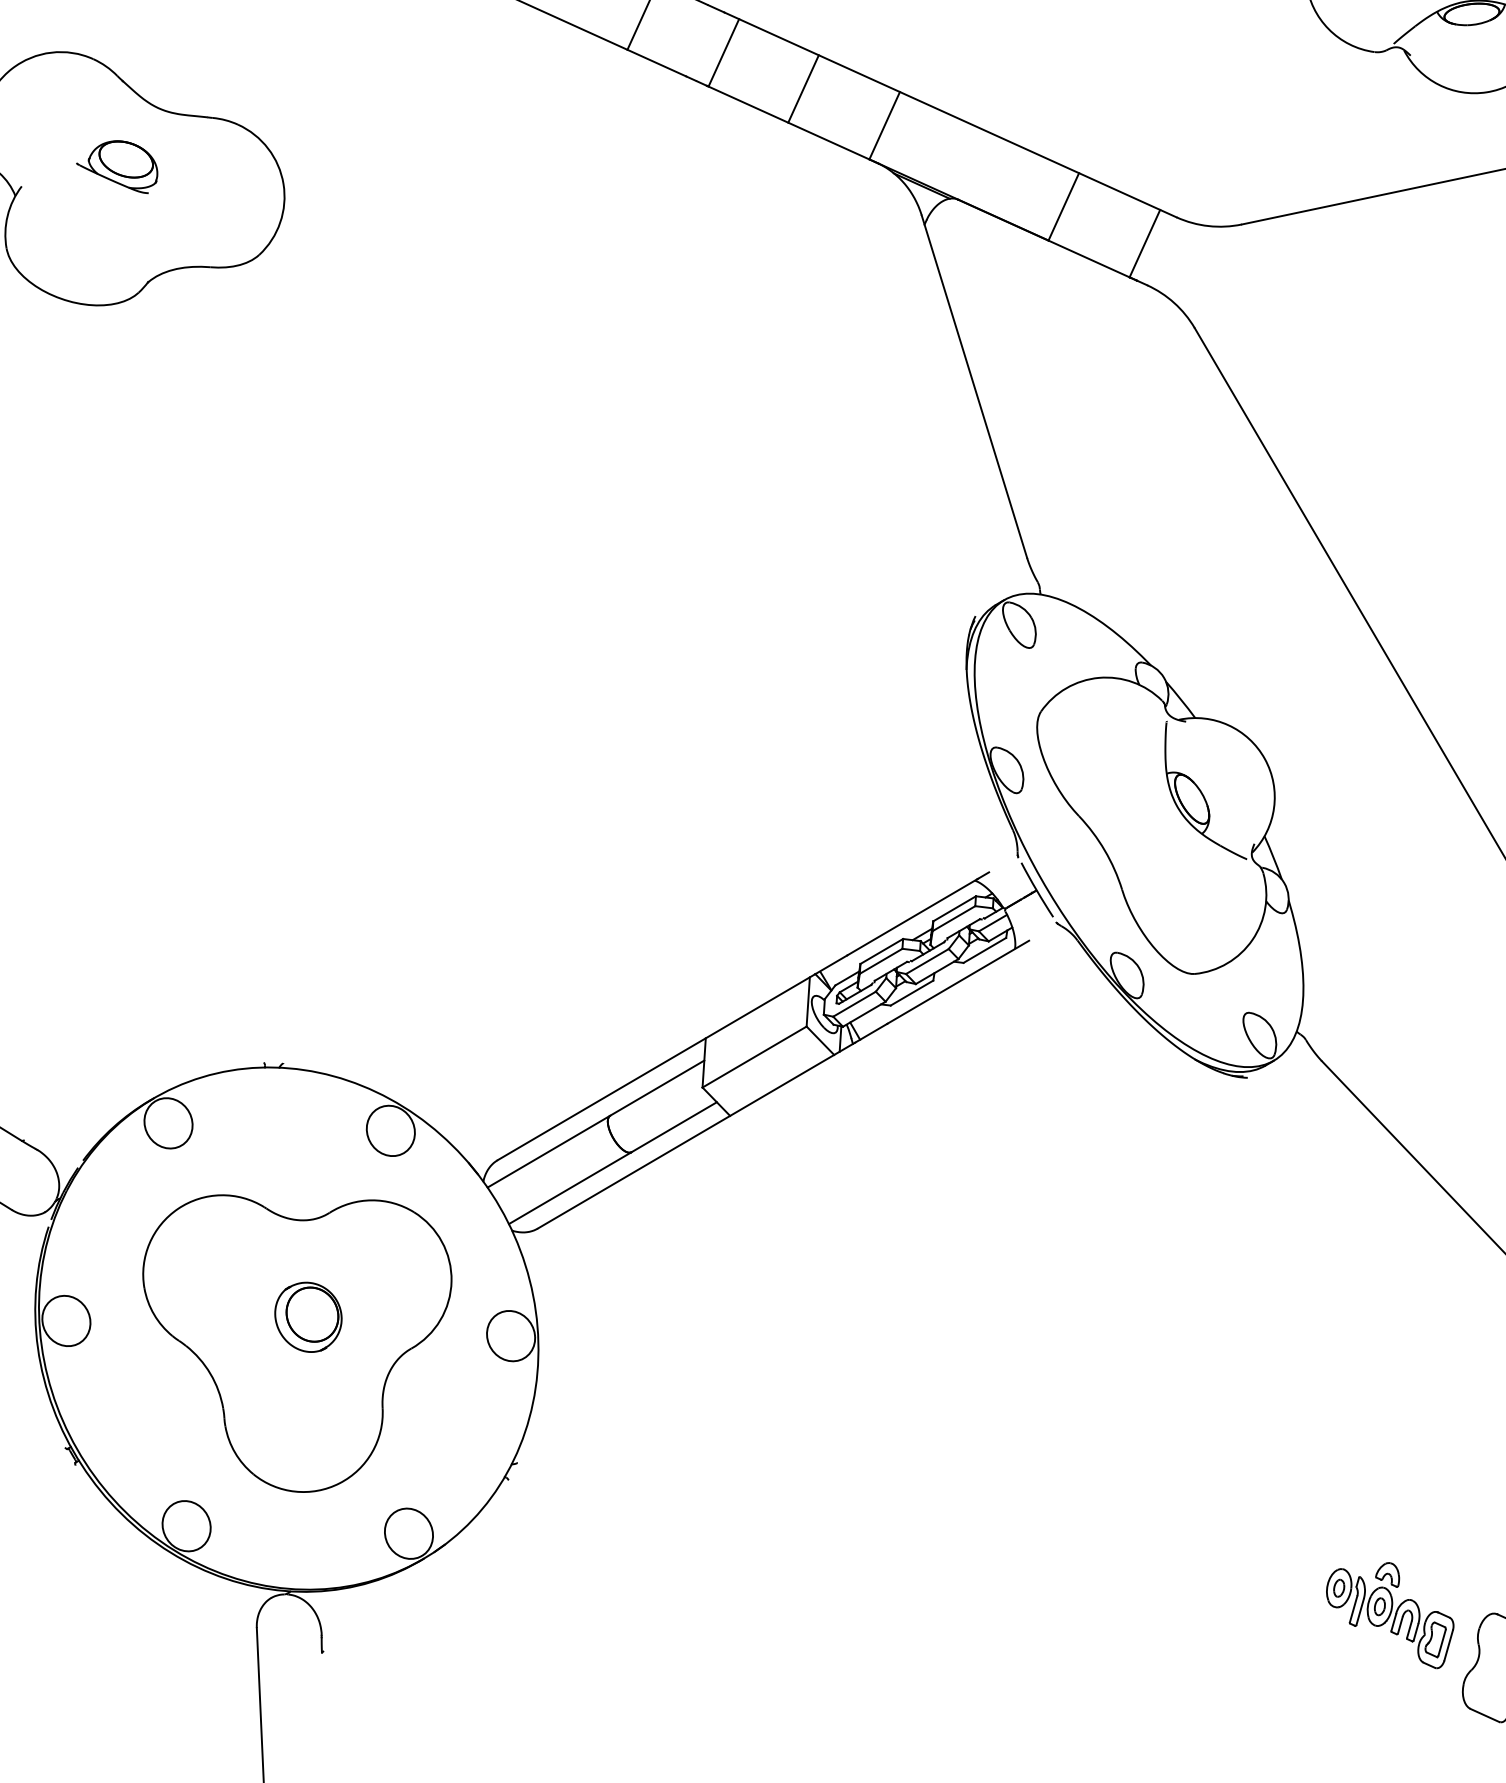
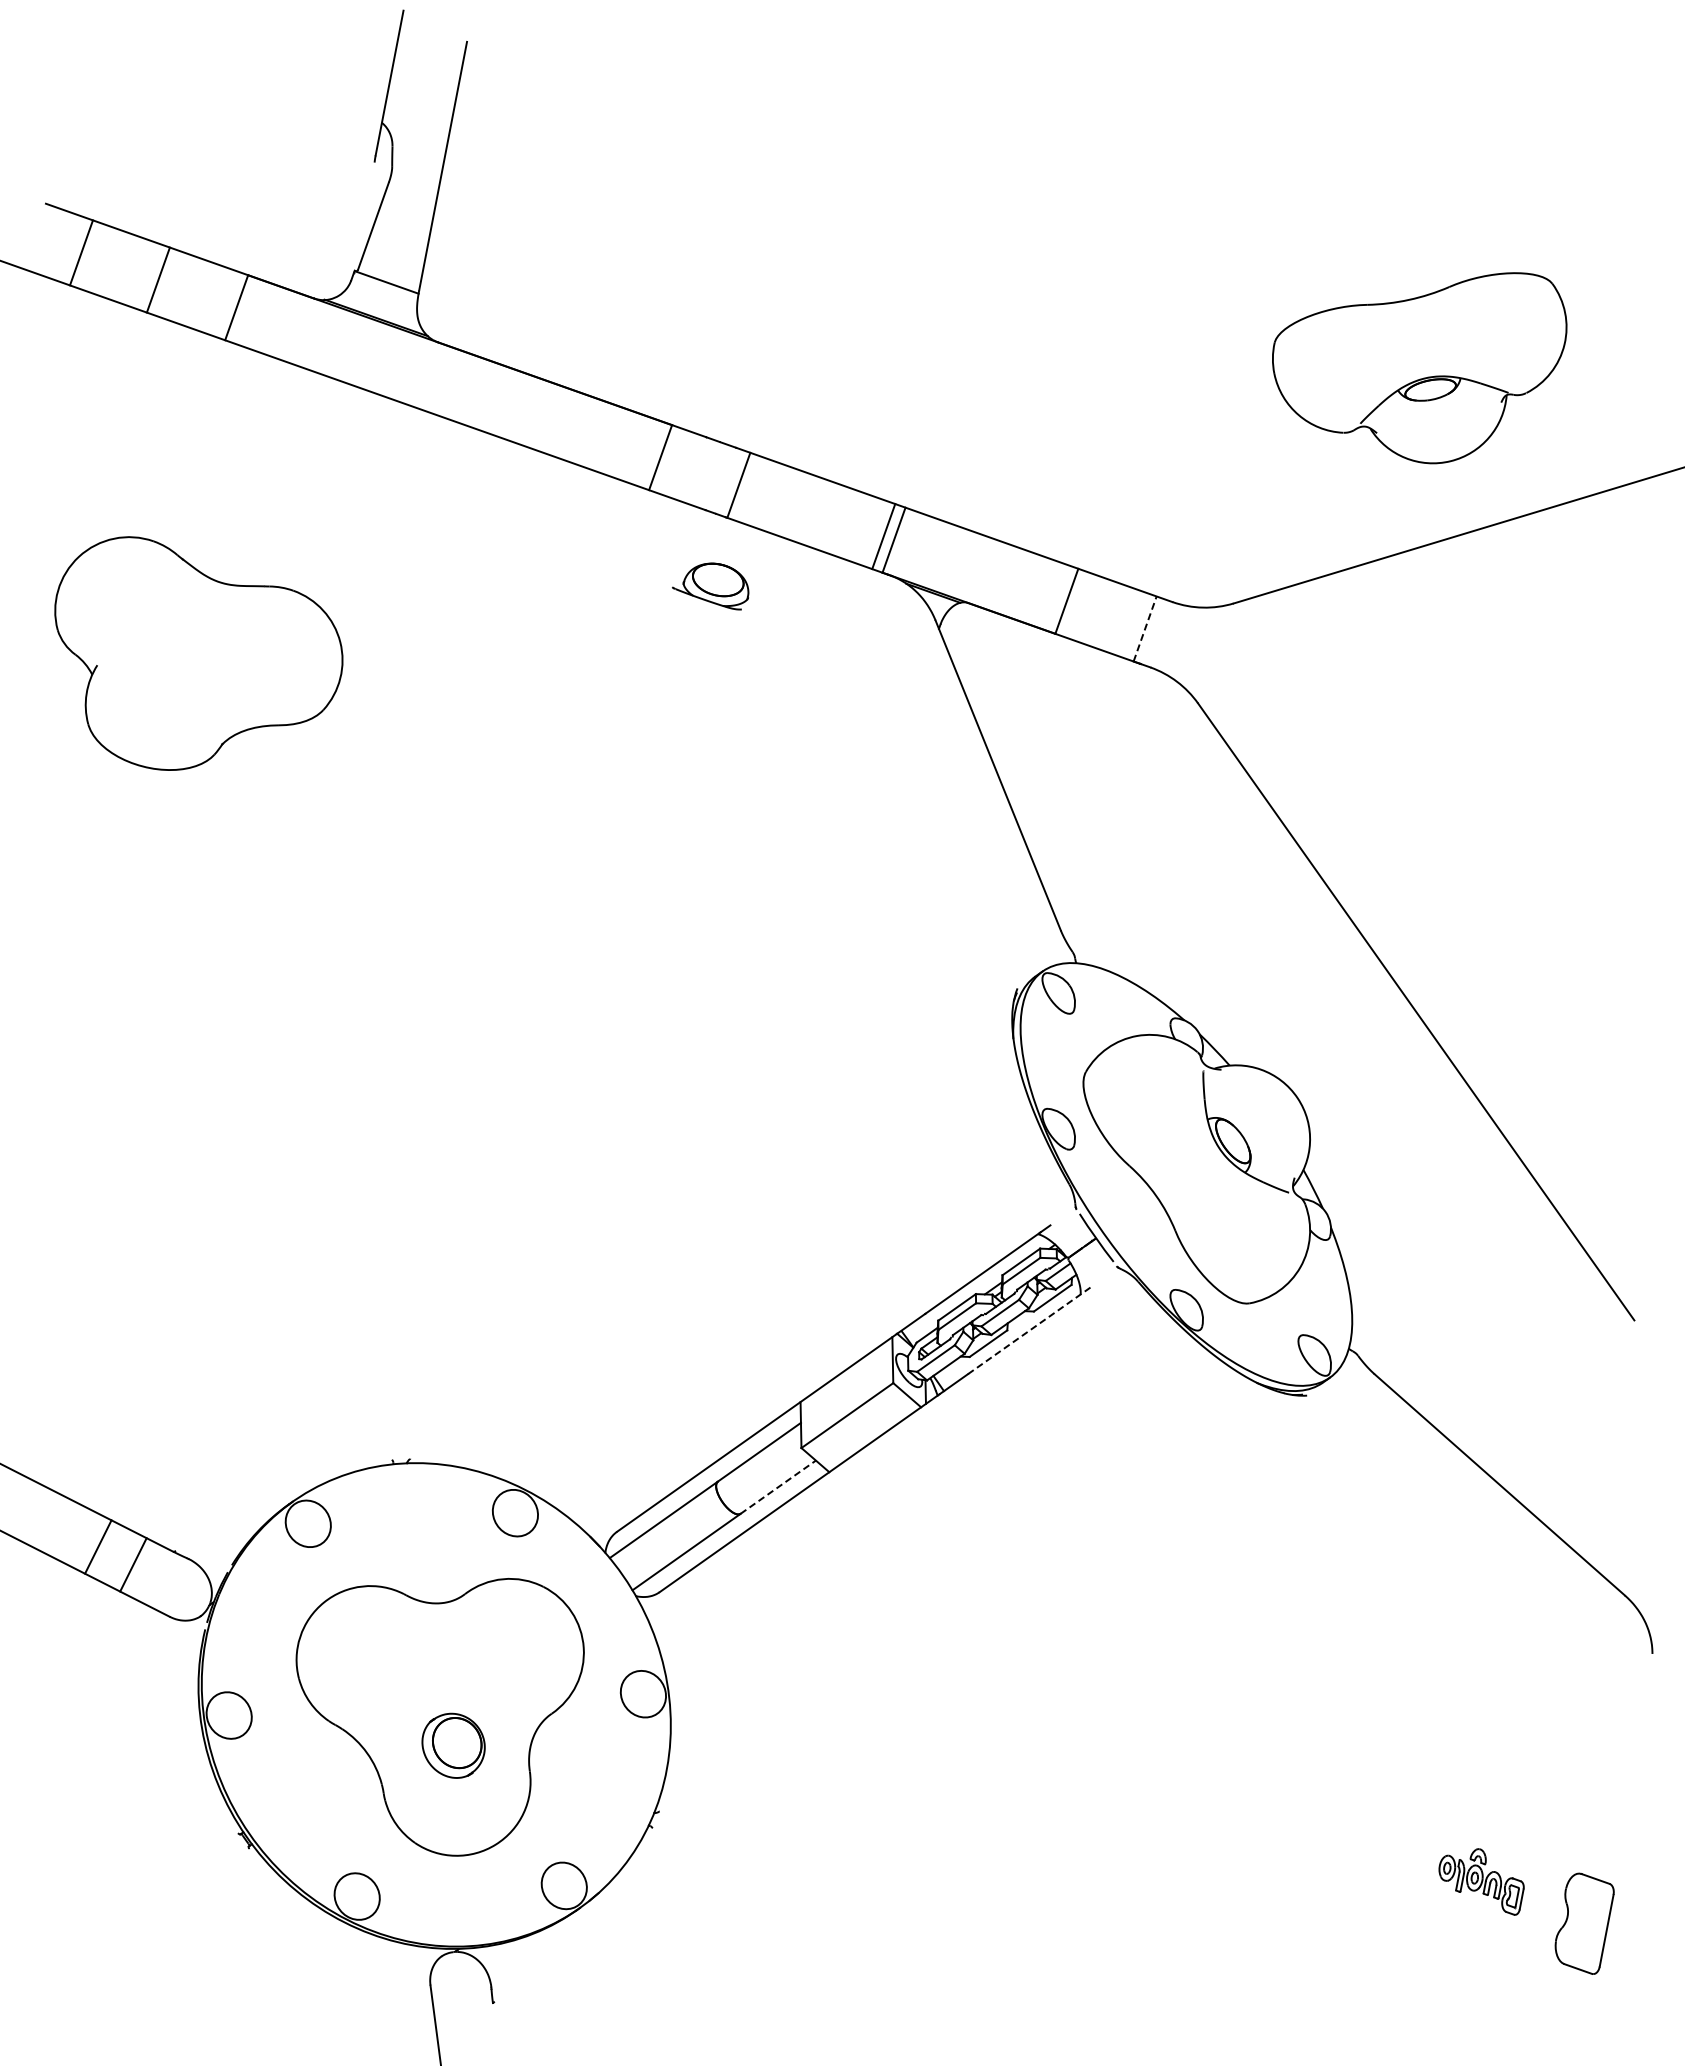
line: (803, 88) -> (883, 536), moved
part: (117, 165) -> (710, 586), moved
line: (1145, 243) -> (1145, 628), solid -> dashed
line: (958, 981) -> (1030, 1329), solid -> dashed
line: (674, 1126) -> (778, 1486), solid -> dashed
part: (308, 1316) -> (453, 1745), moved
part: (1389, 1613) -> (1481, 1881), size x0.7

